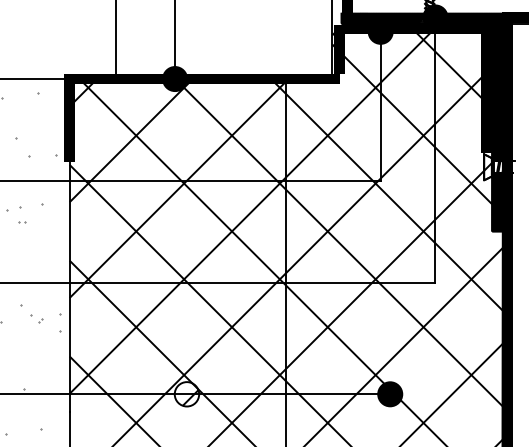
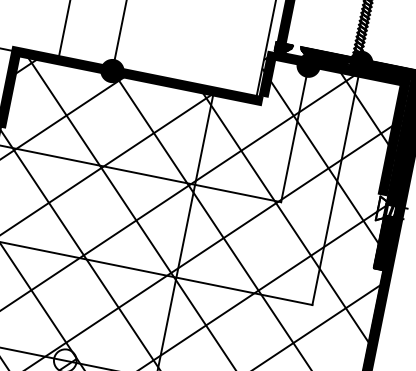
hatch: (364, 18) -> (296, 50), removed

